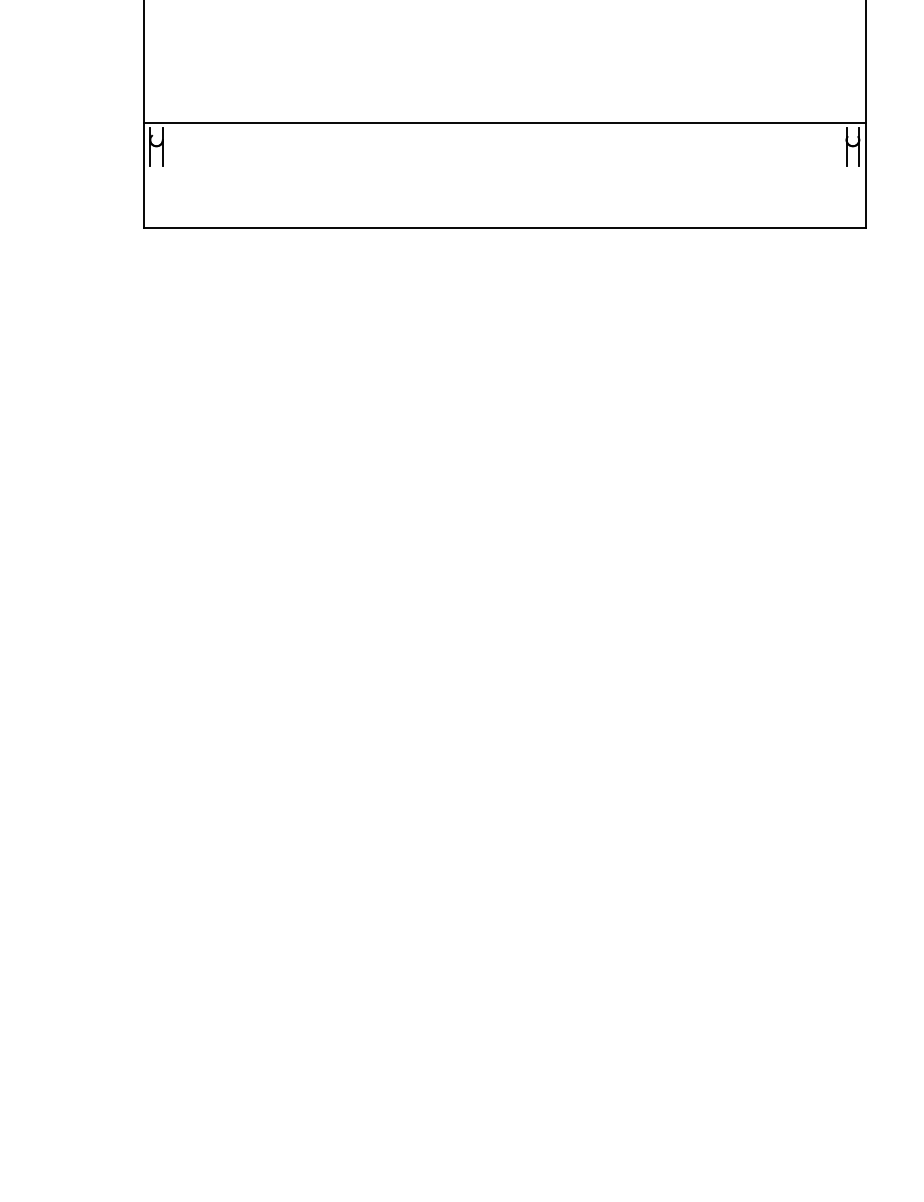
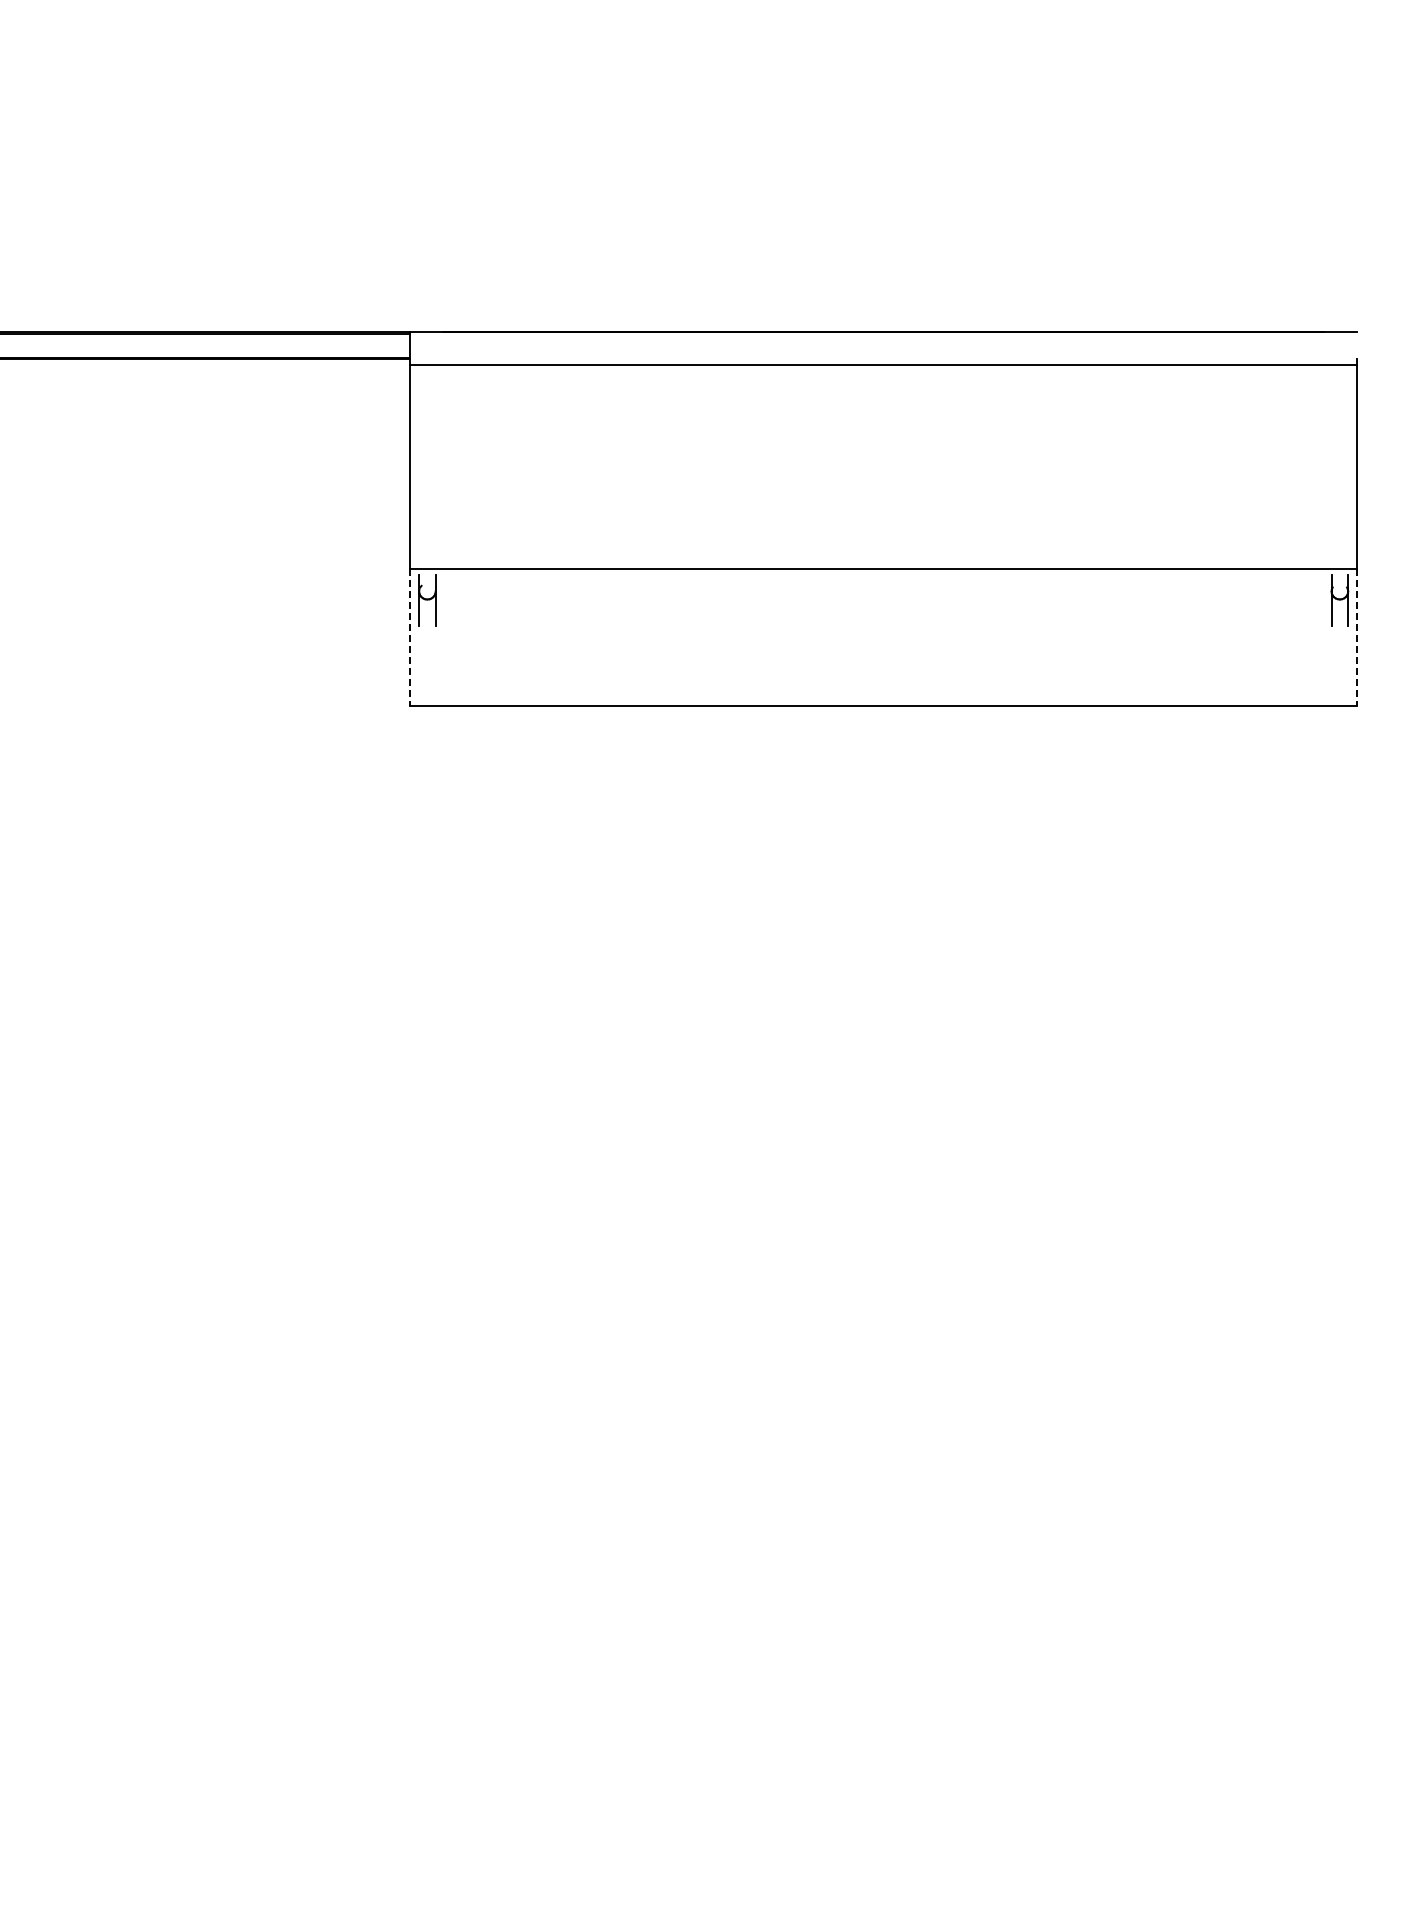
line: (143, 175) -> (410, 637), solid -> dashed
line: (865, 175) -> (1356, 637), solid -> dashed

